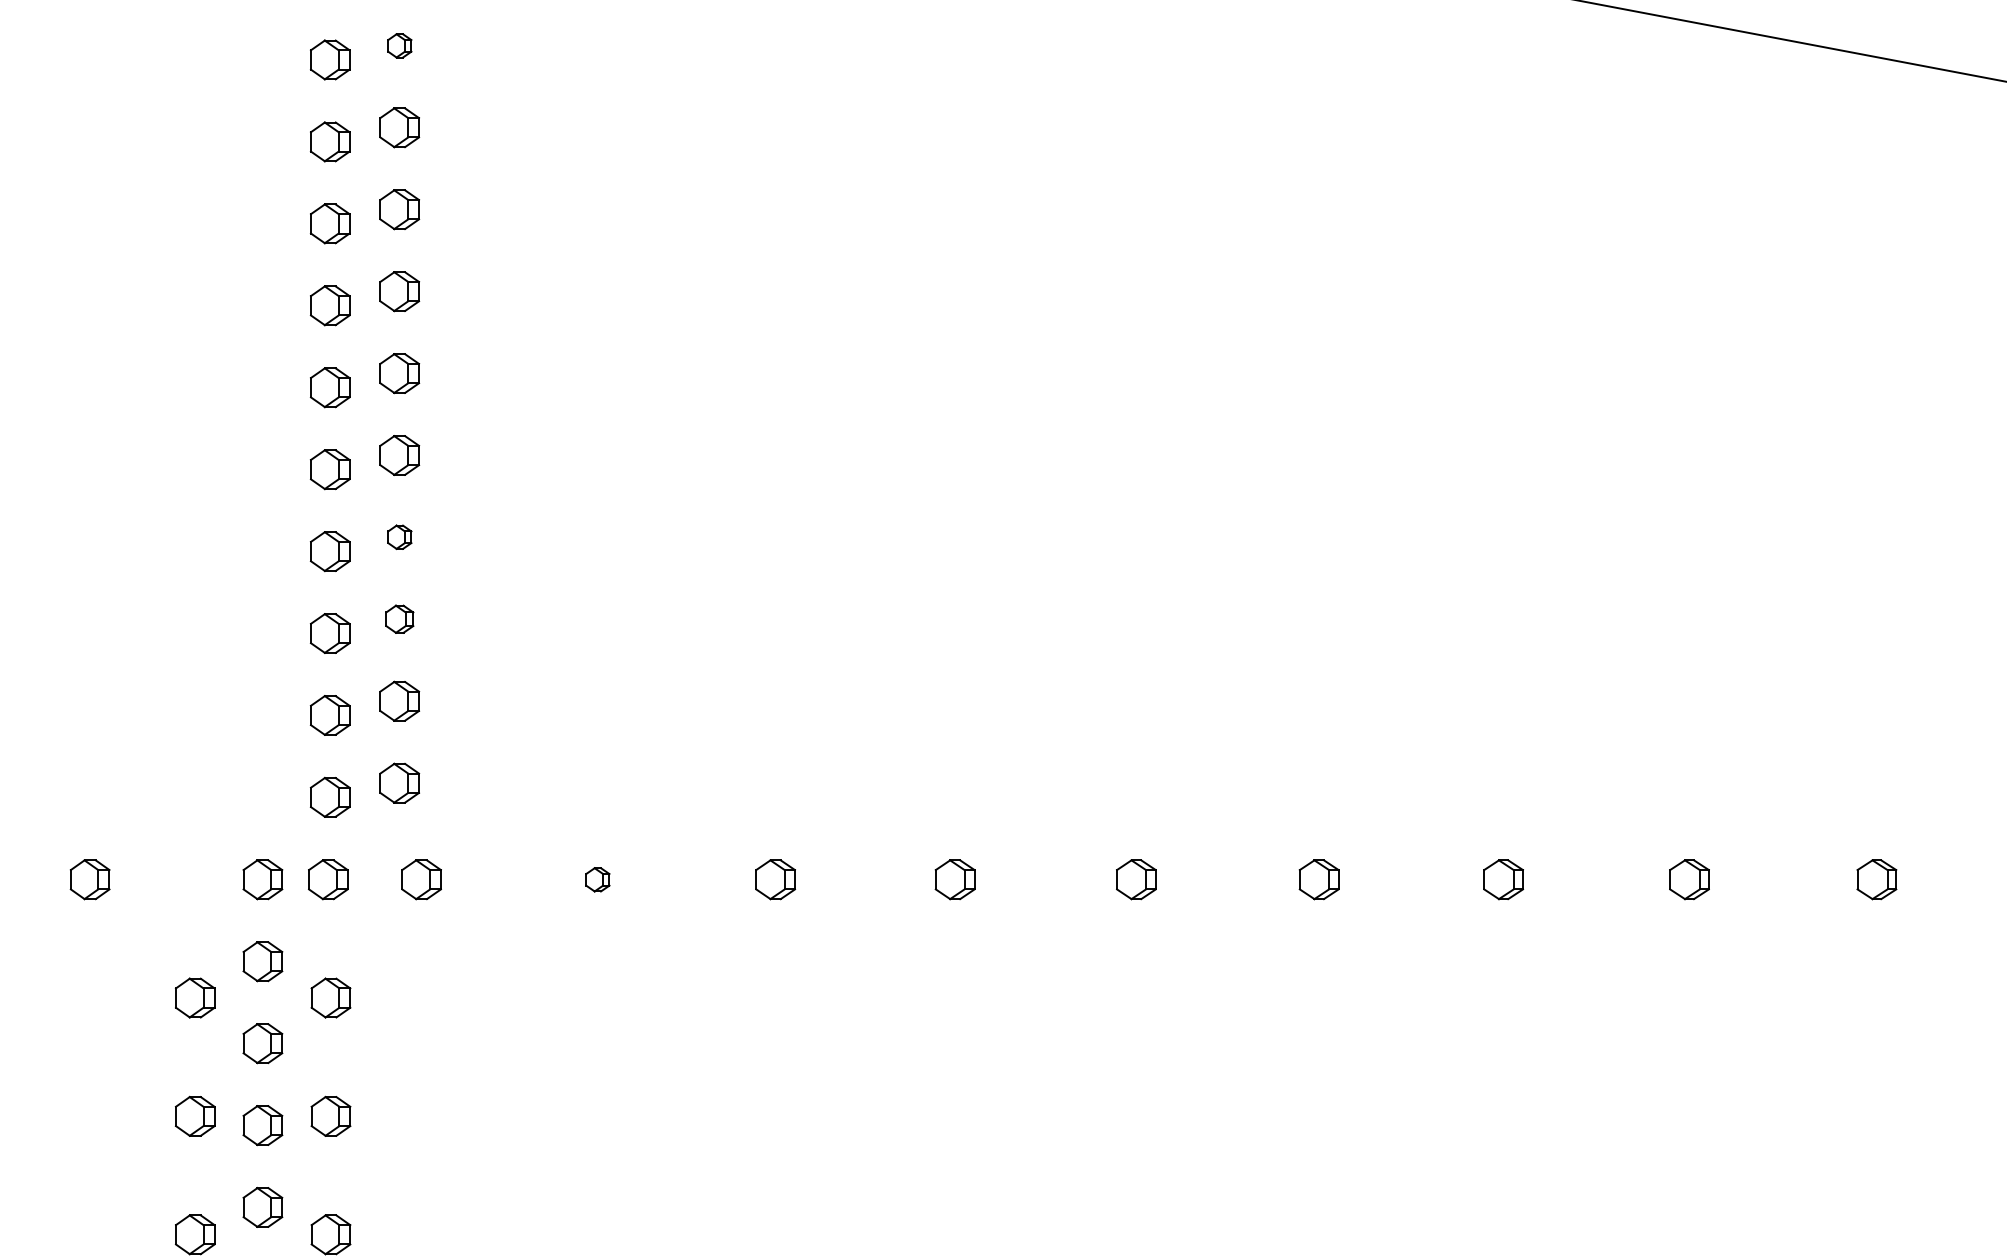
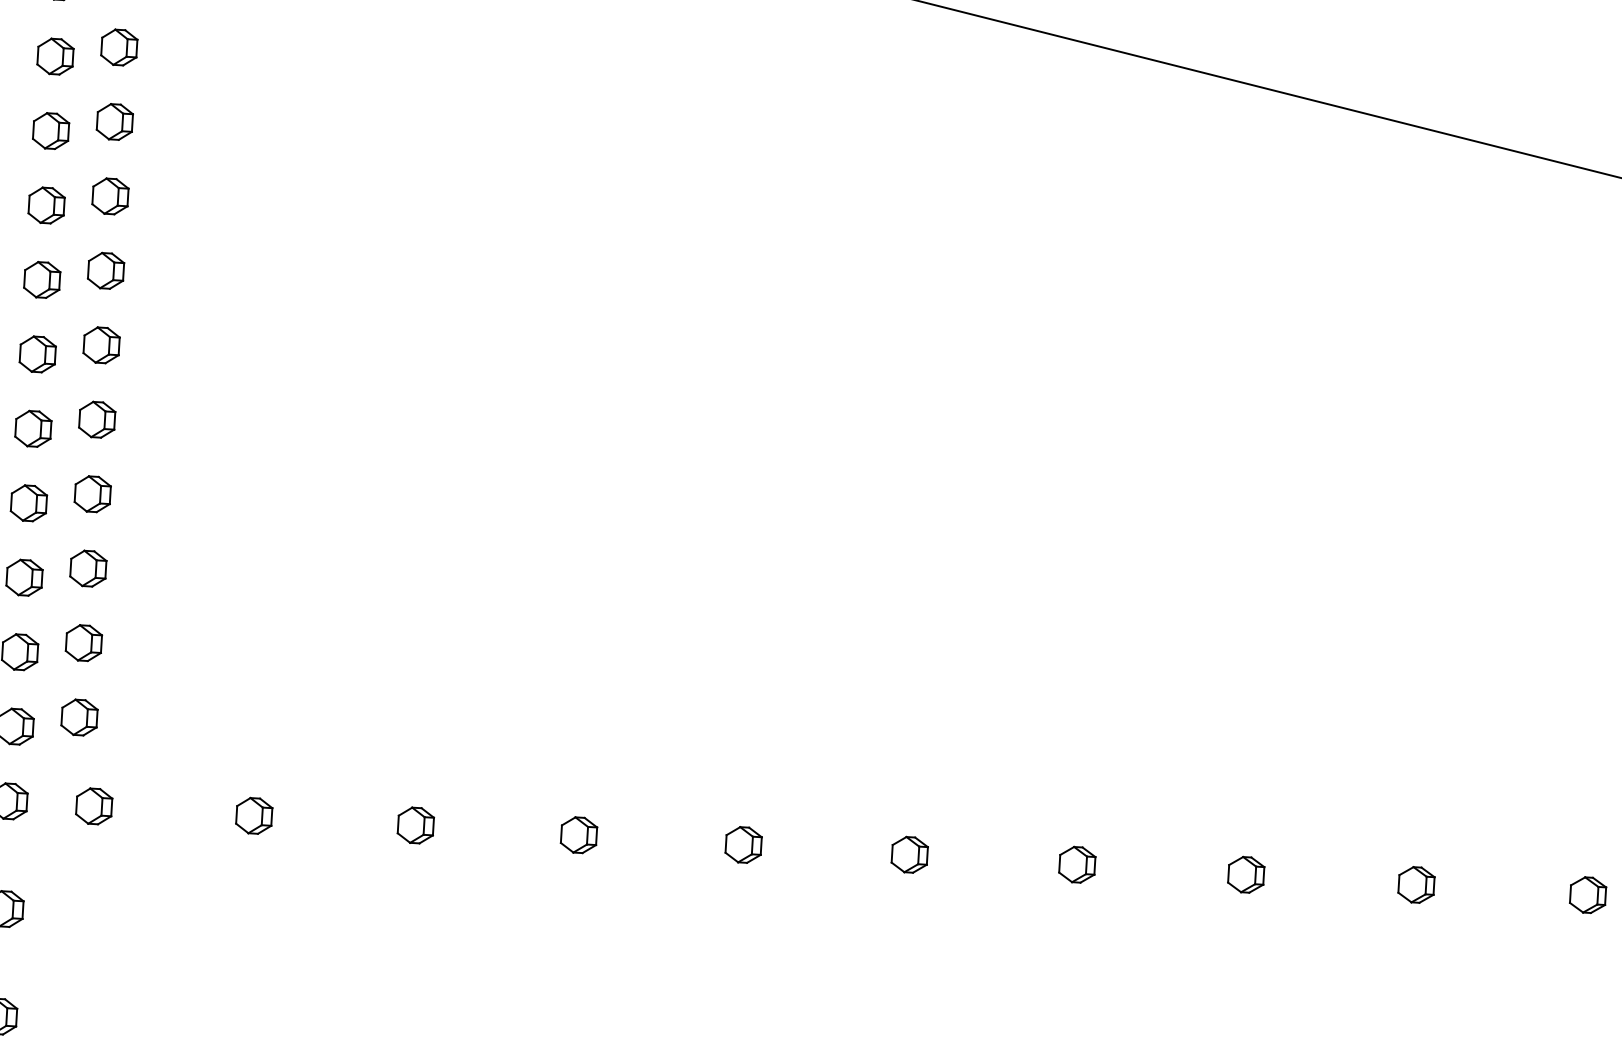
part: (399, 45) -> (119, 47), size x1.67
part: (399, 536) -> (92, 493), size x1.67
part: (399, 618) -> (88, 567), size x1.43
part: (597, 879) -> (254, 815), size x1.67

